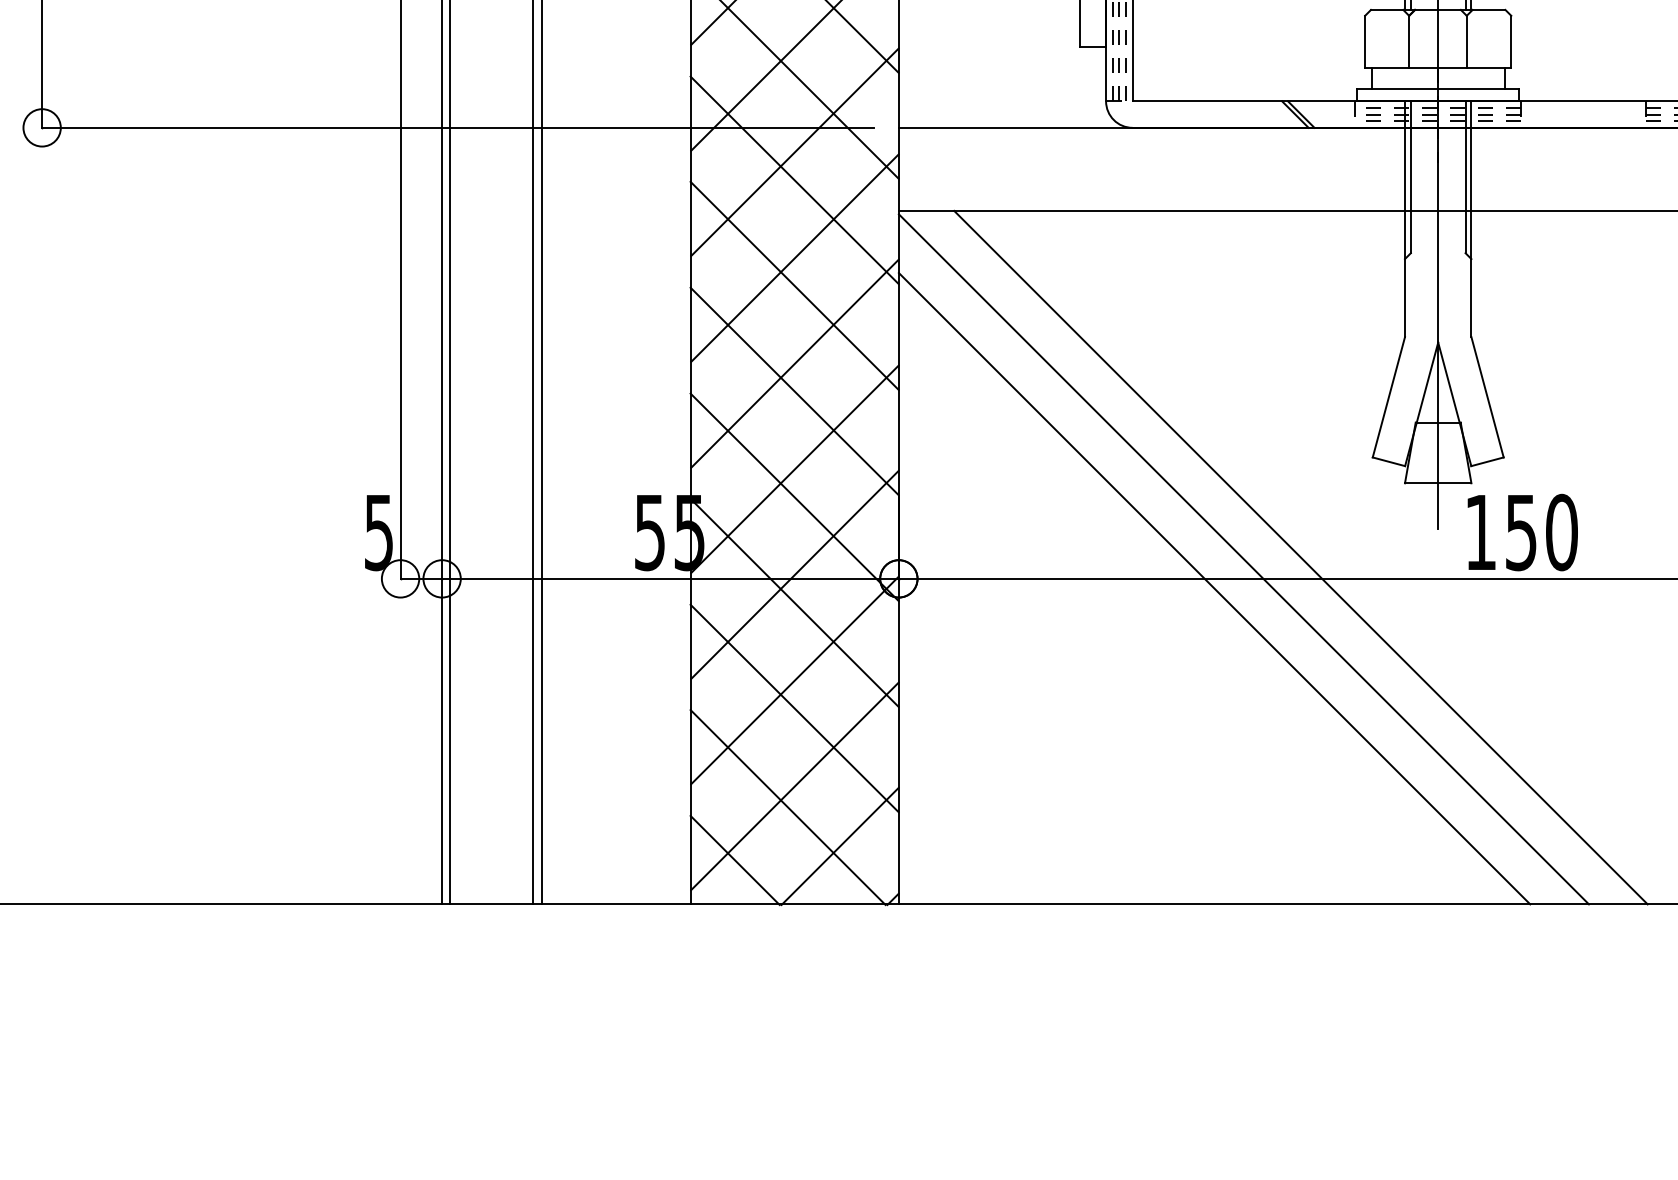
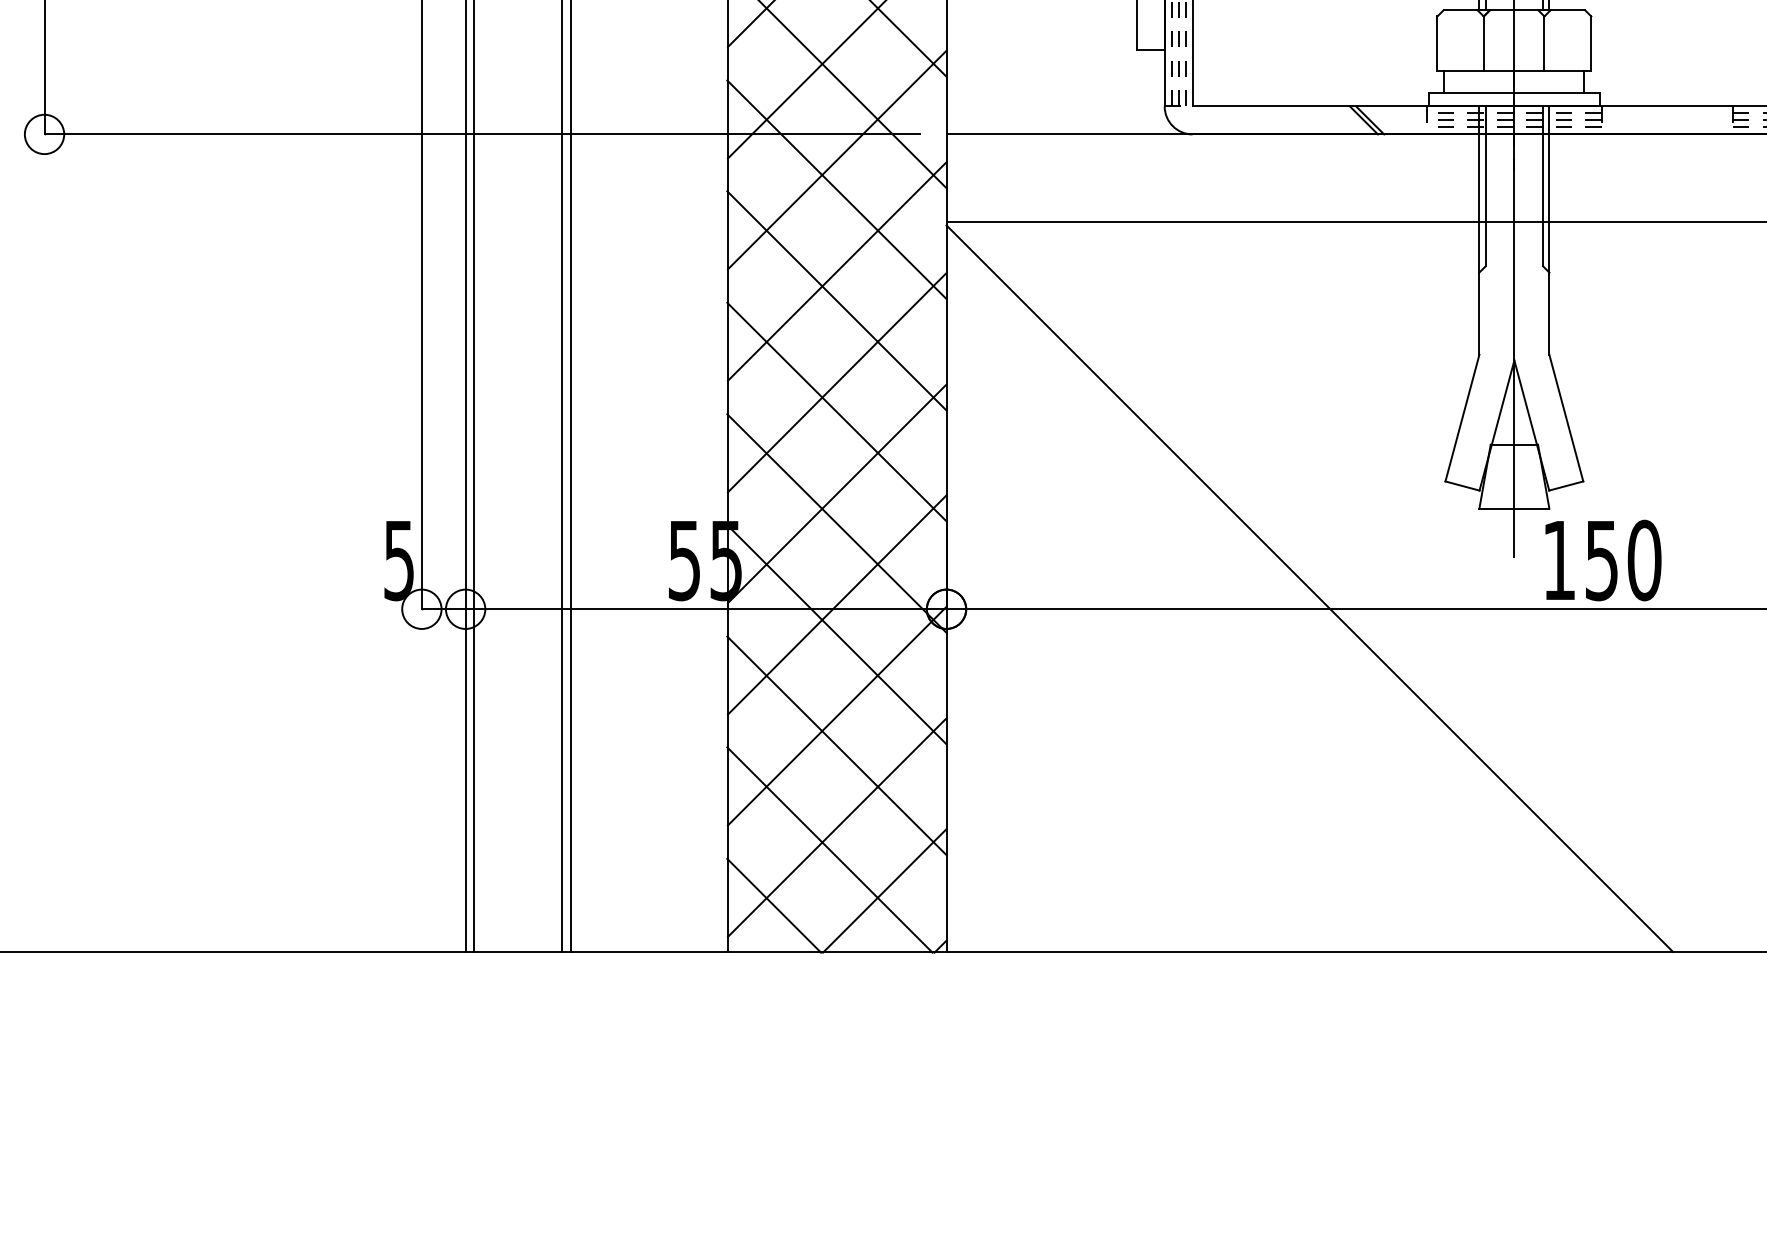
line: (1300, 557) -> (1369, 586), removed
line: (1214, 588) -> (1278, 619), removed

